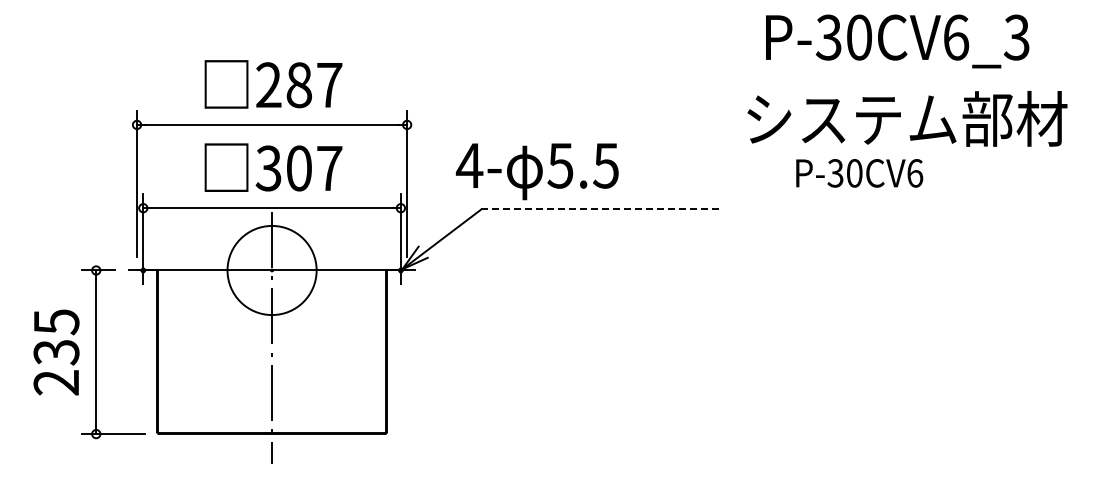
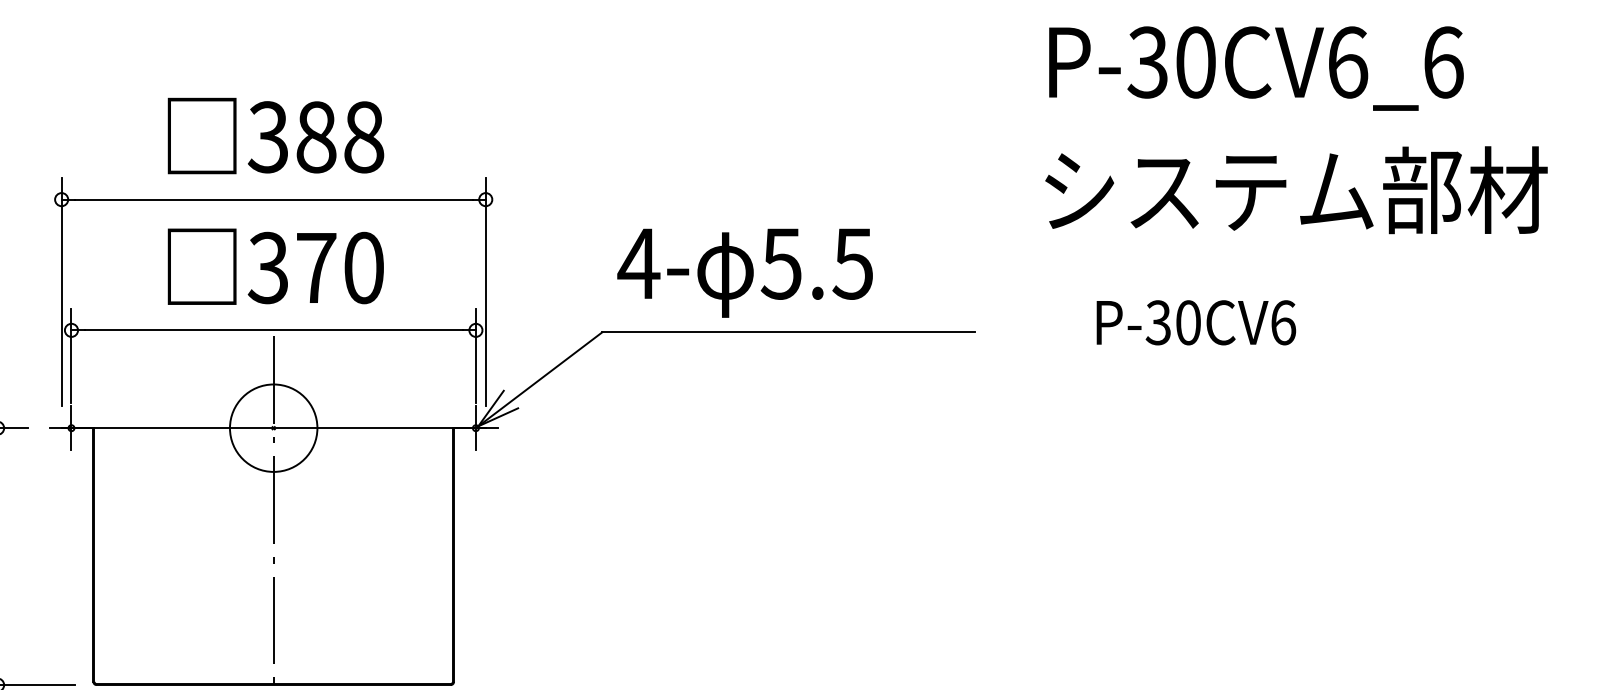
text: (1016, 37) -> (1442, 62), P-30CV6_3 -> P-30CV6_6
text: (298, 85) -> (315, 137), 287 -> 388
text: (907, 118) -> (1296, 189), moved
text: (314, 168) -> (340, 268), 307 -> 370
text: (536, 171) -> (743, 272), moved
text: (859, 173) -> (1196, 323), moved
line: (600, 209) -> (789, 332), dashed -> solid
circle: (271, 270) -> (272, 428), size x0.62

